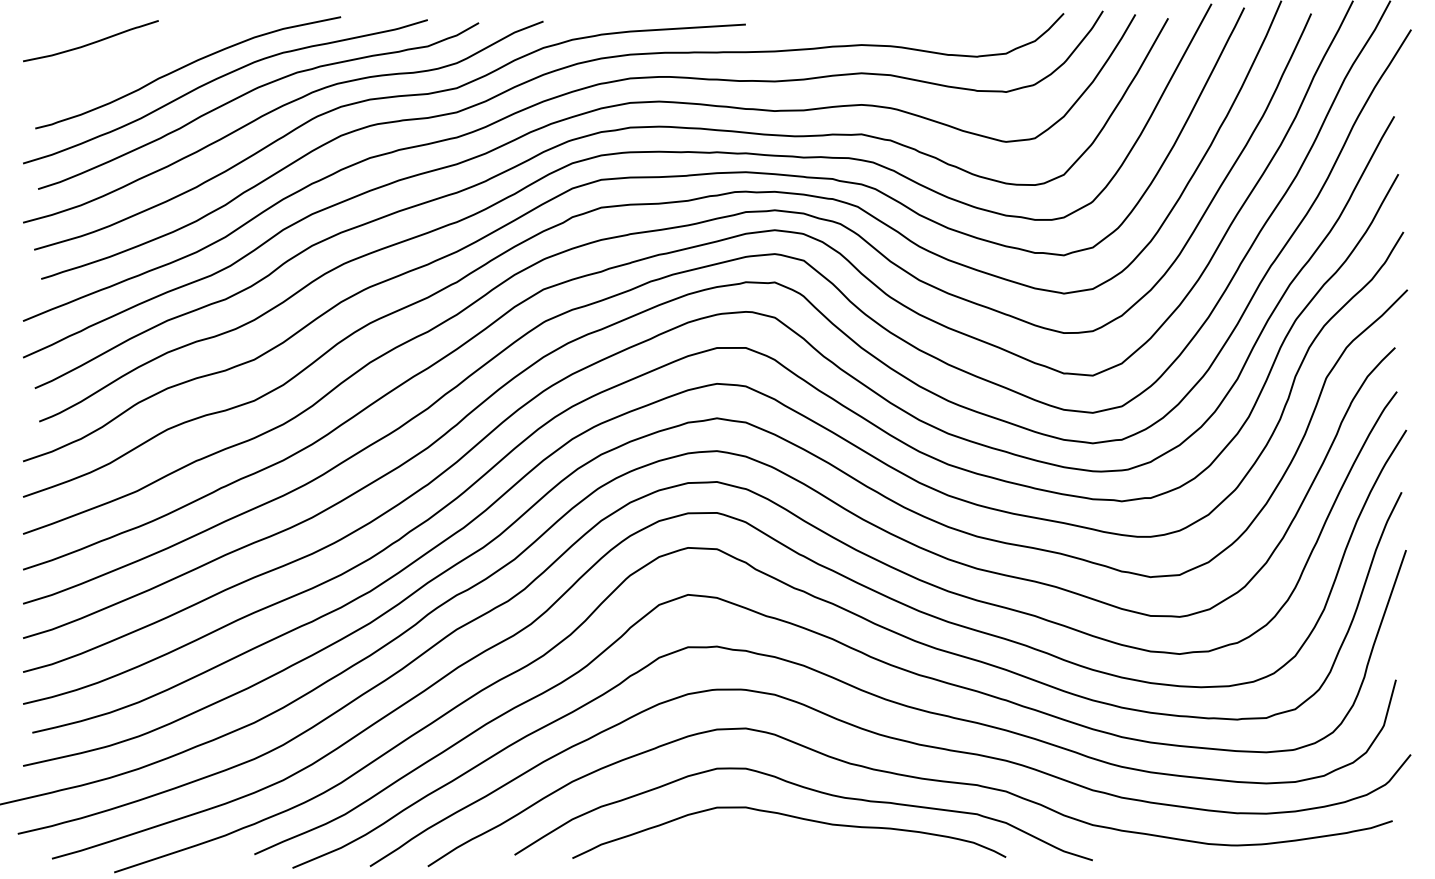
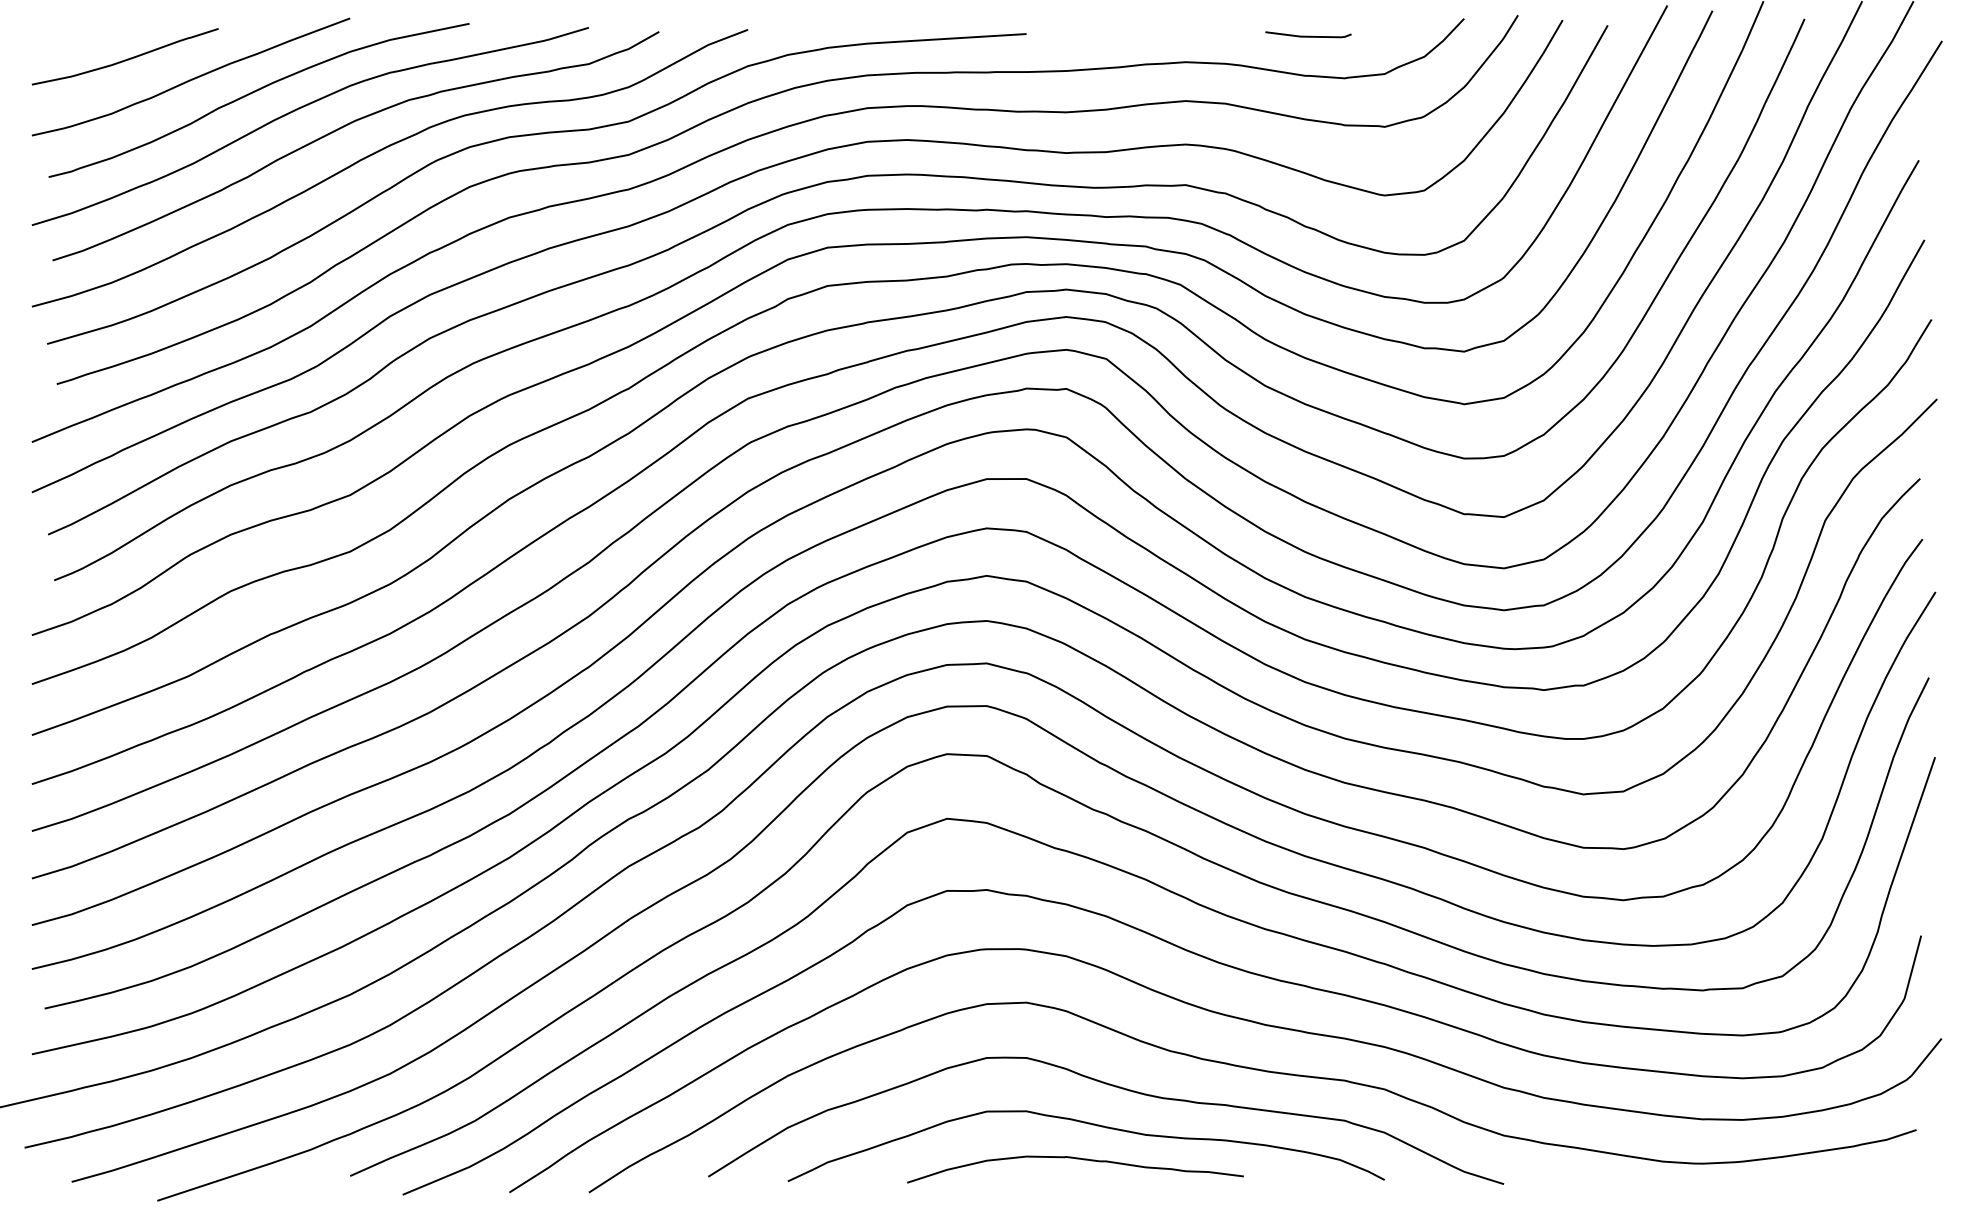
line: (950, 25) -> (1308, 35), added
curve: (139, 56) -> (191, 78), added
curve: (781, 842) -> (1075, 1159), added

